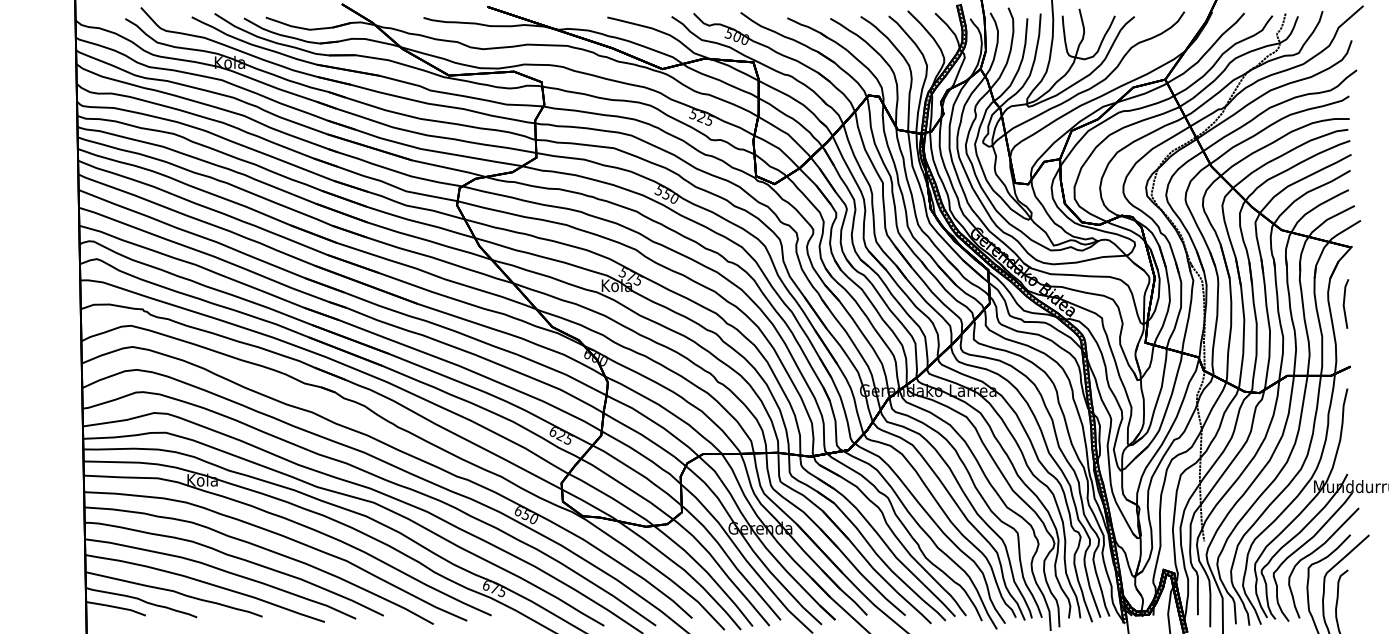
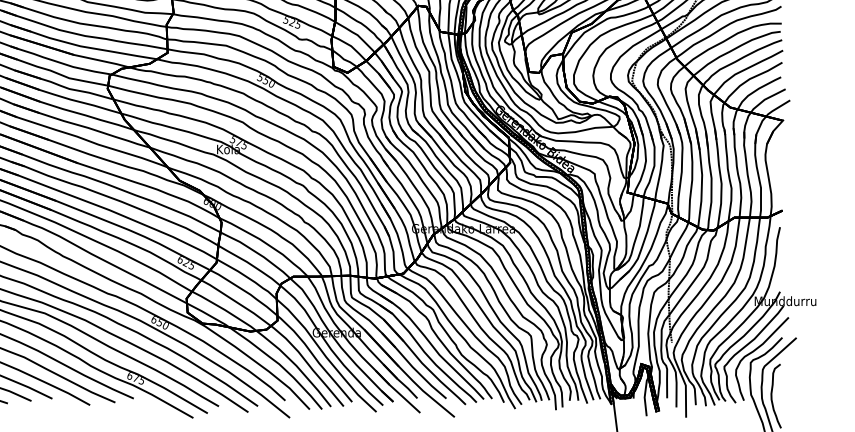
line: (1344, 303) -> (777, 162), removed

